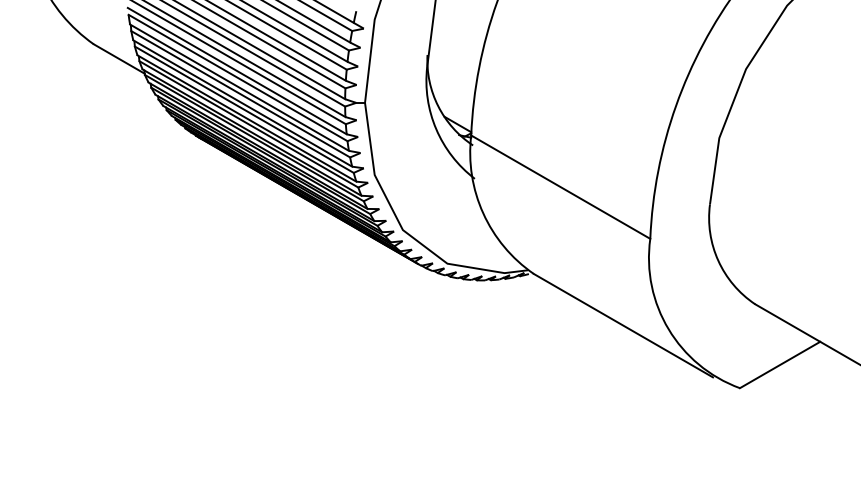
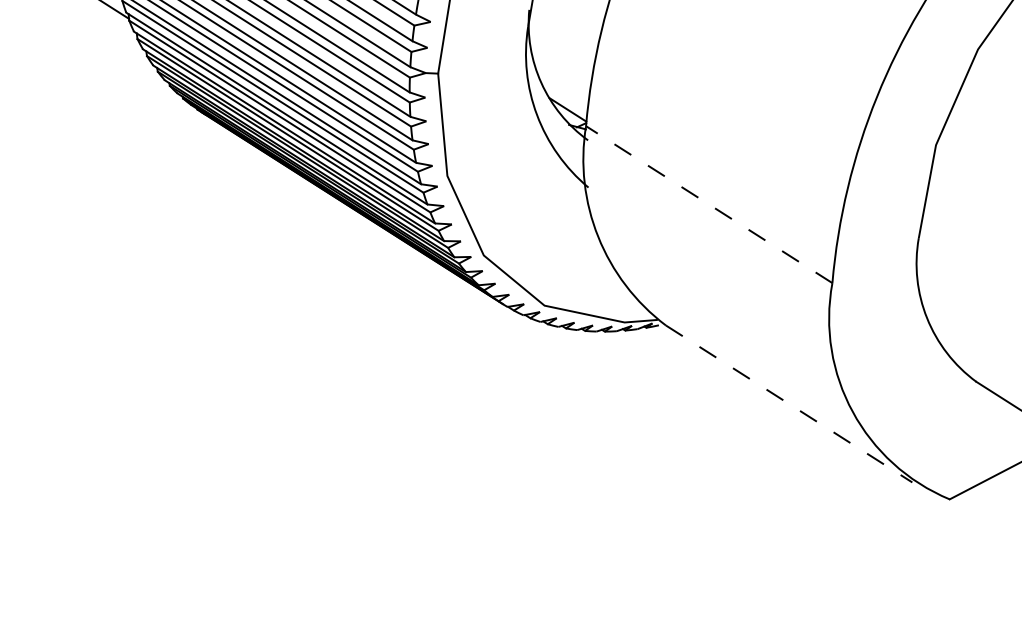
line: (560, 186) -> (708, 203), solid -> dashed
line: (623, 325) -> (789, 403), solid -> dashed

